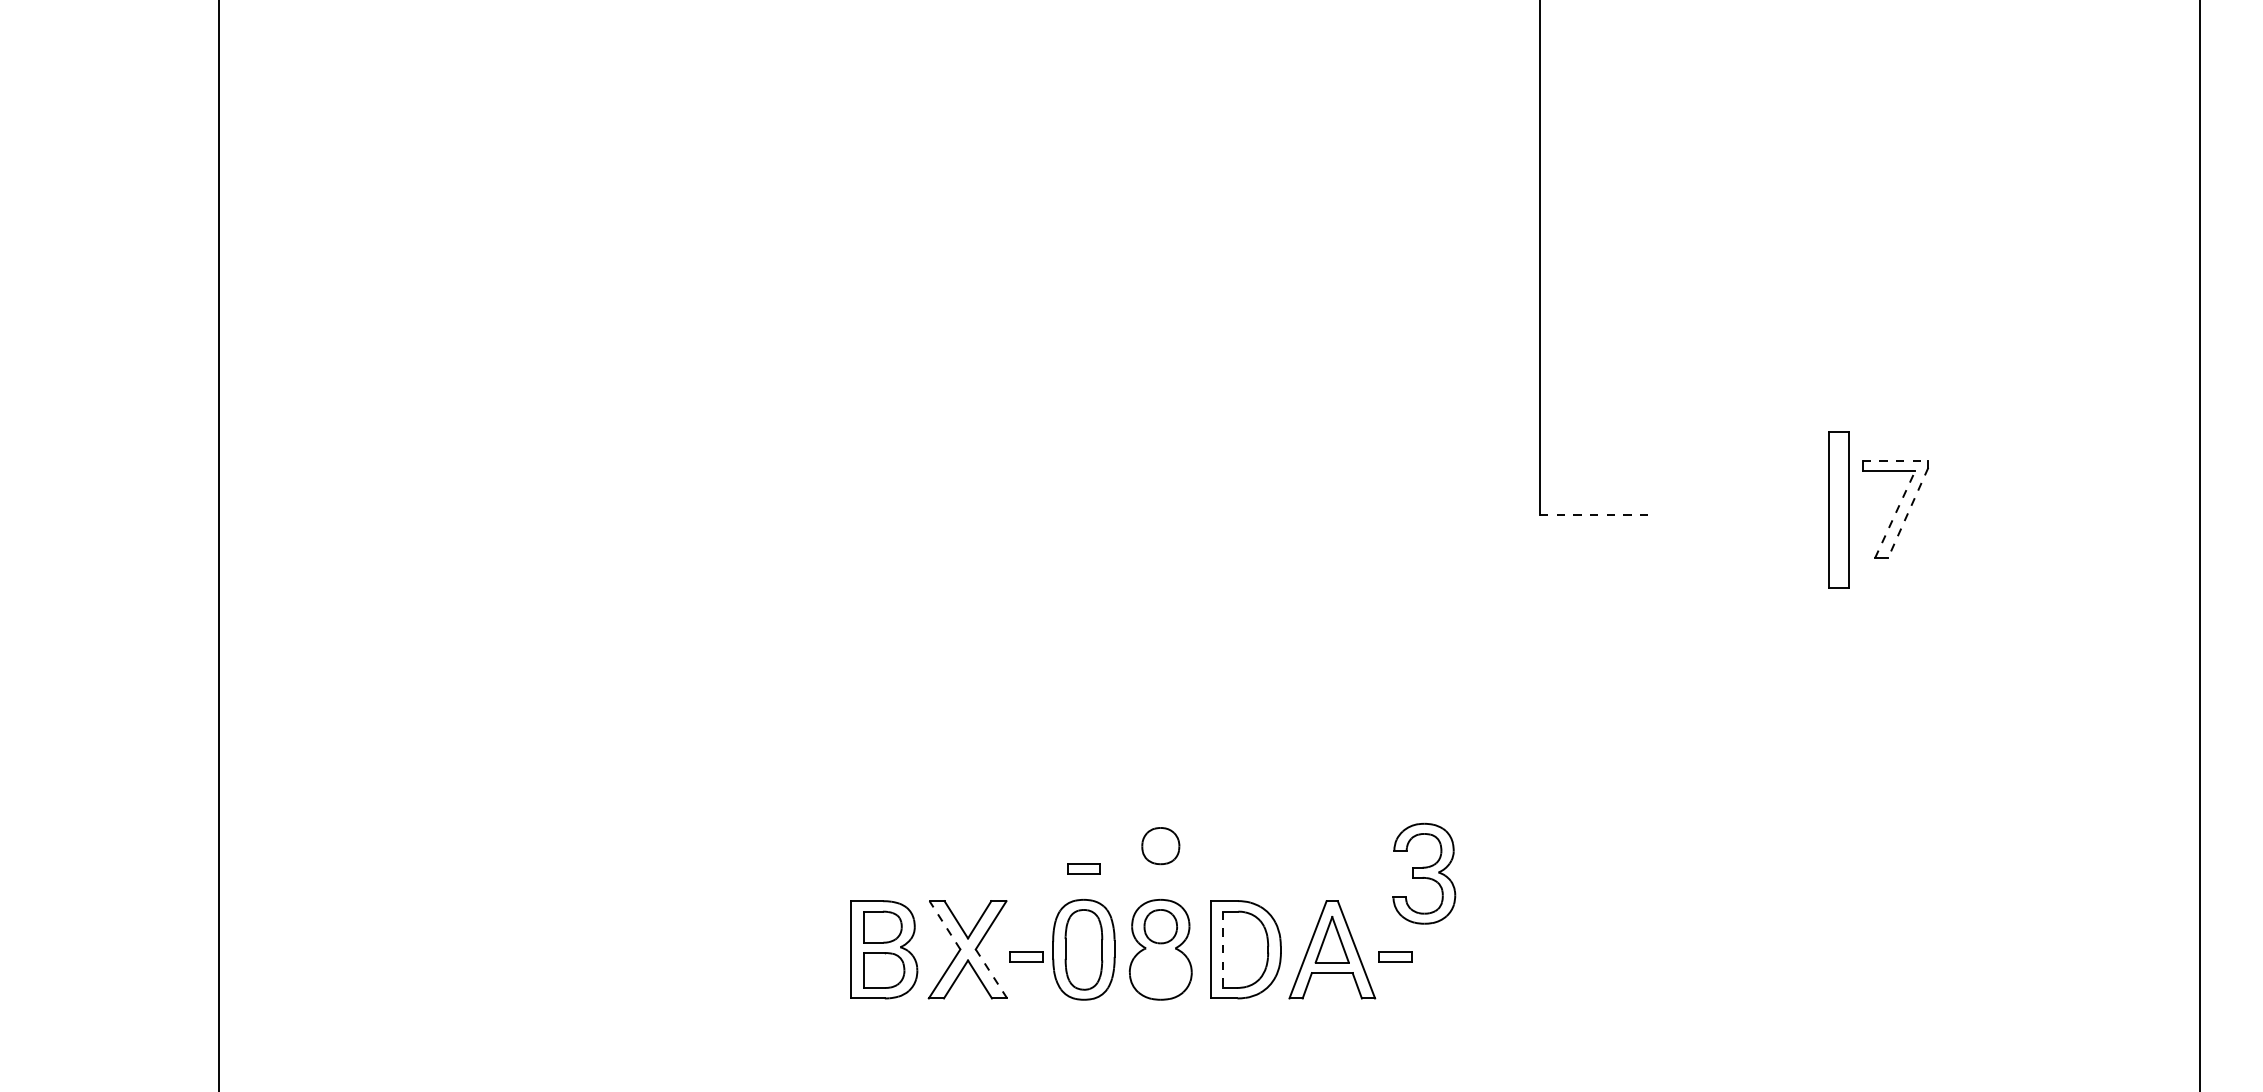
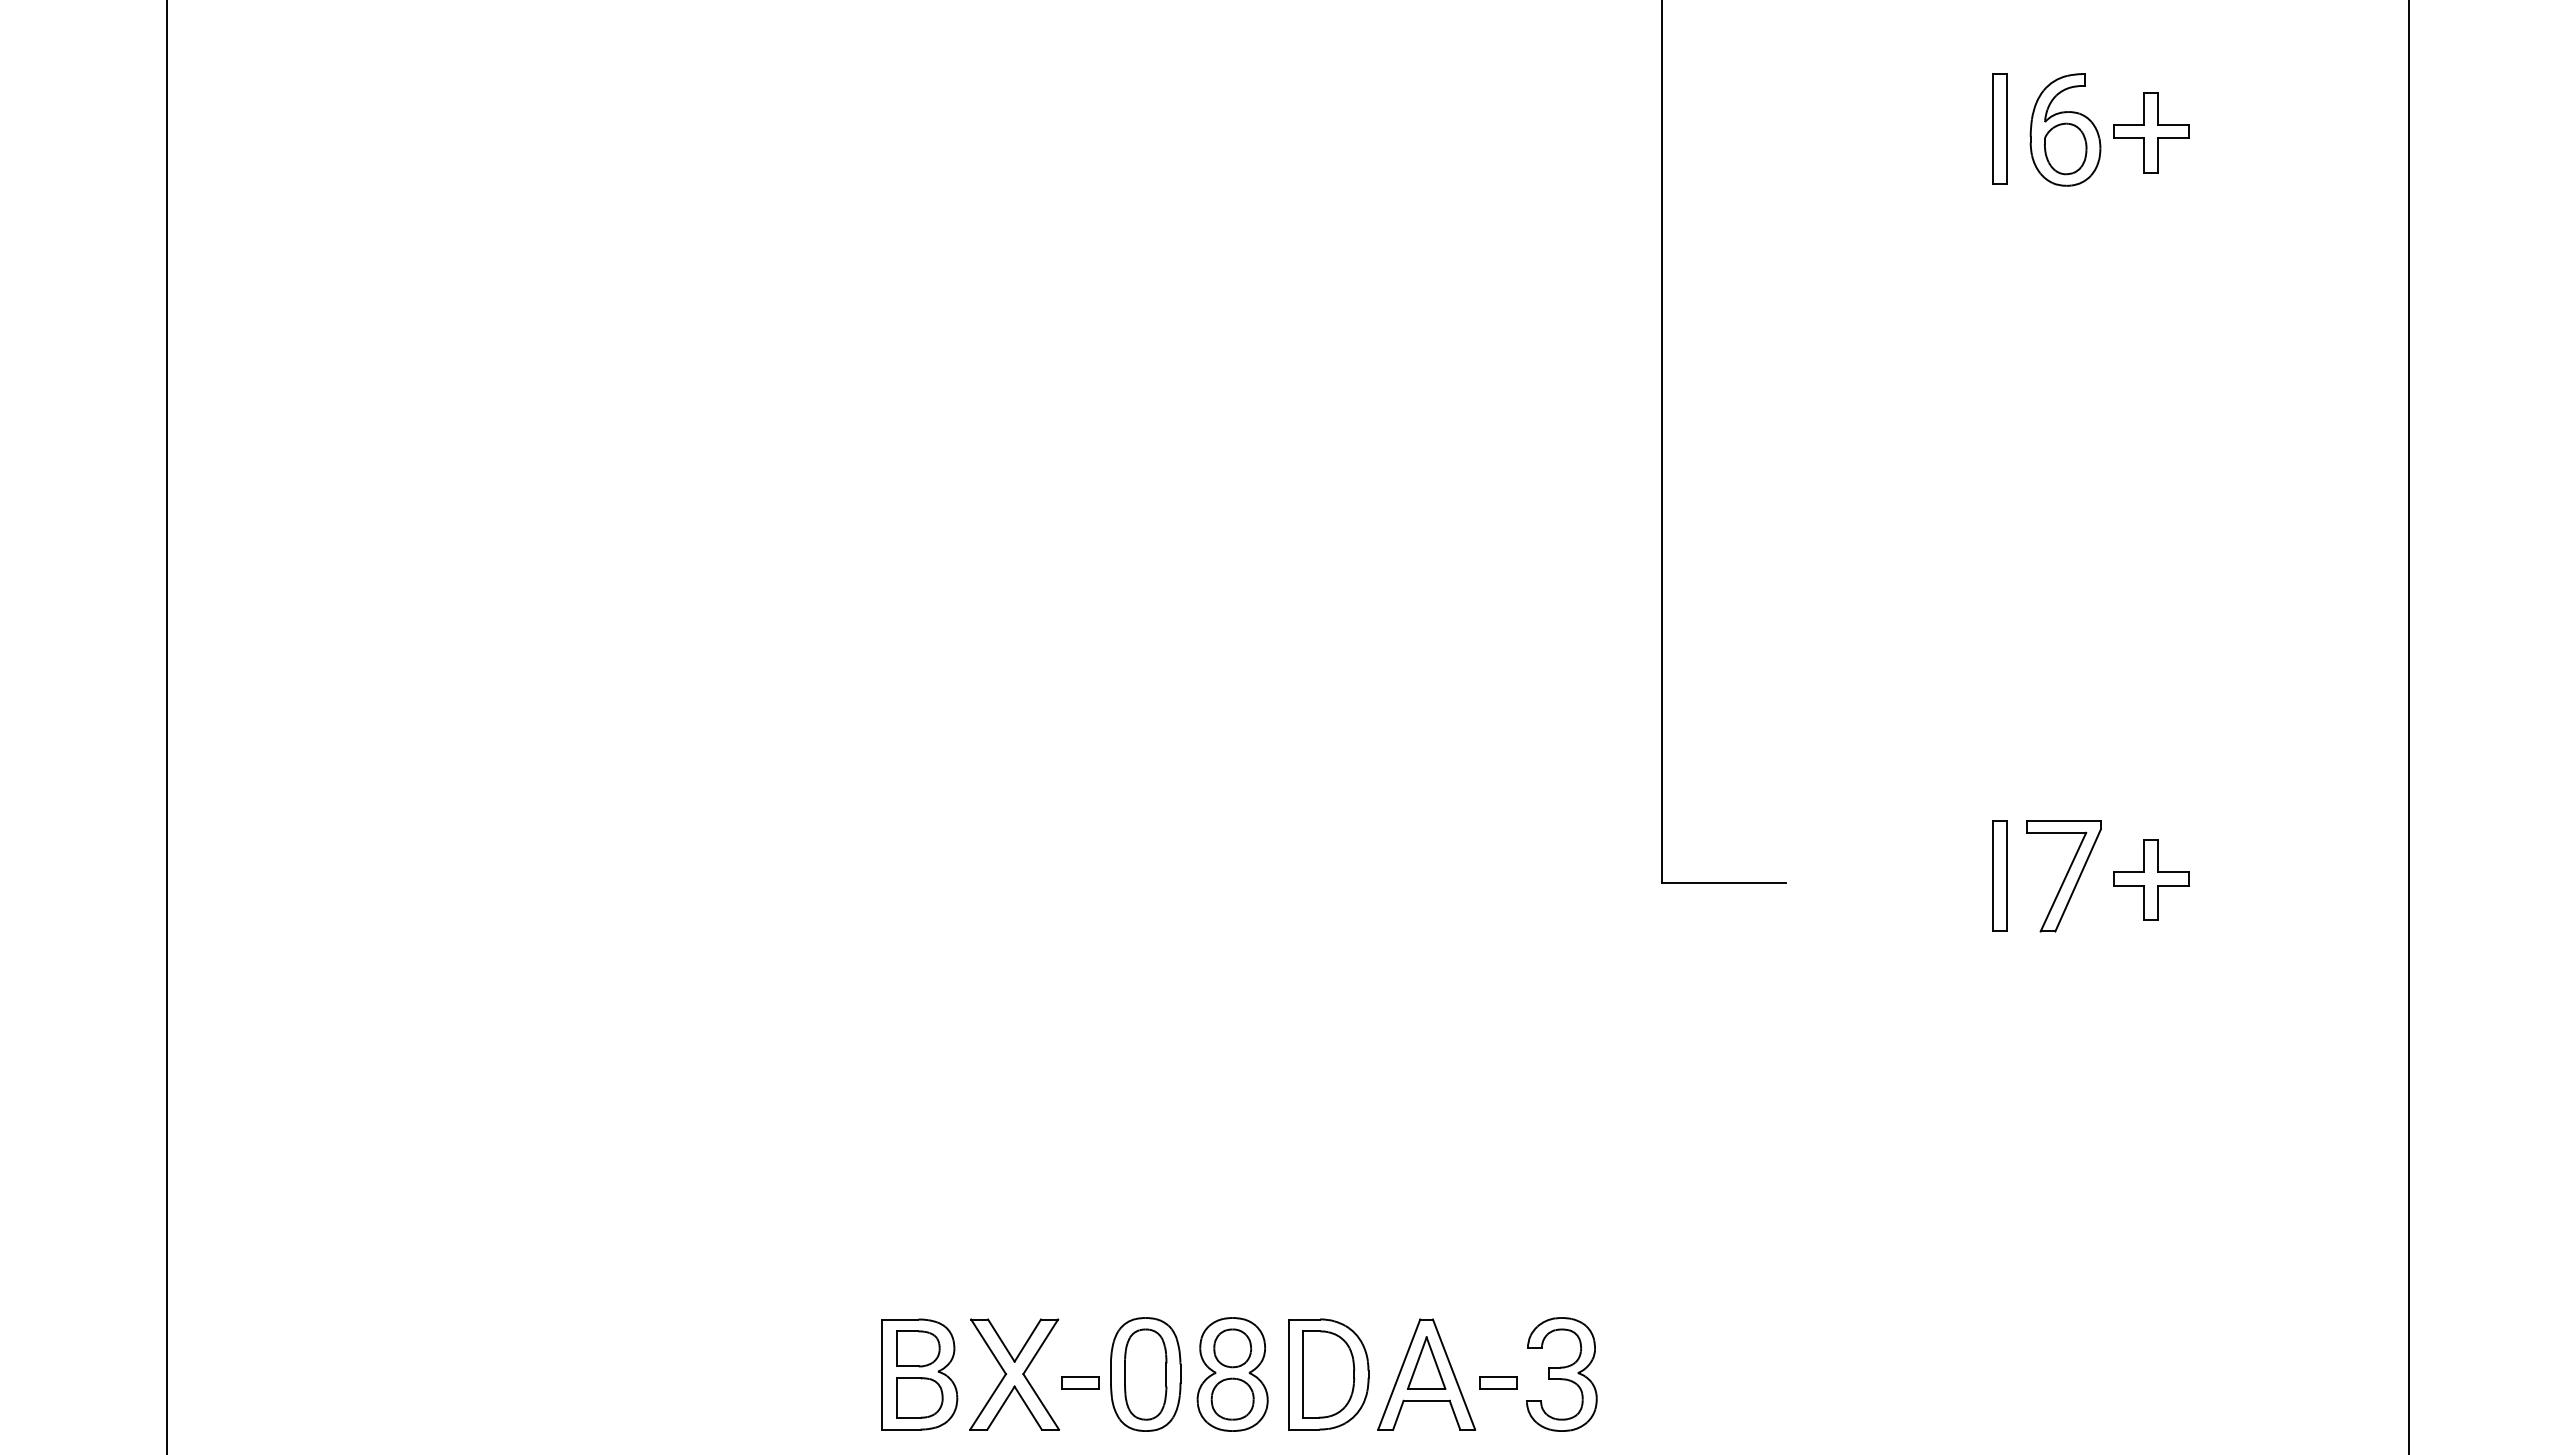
line: (1896, 460) -> (2064, 821), dashed -> solid
part: (1838, 508) -> (1999, 875), size x0.62
part: (1973, 512) -> (2151, 879), added
line: (1895, 513) -> (2063, 881), dashed -> solid
line: (1908, 513) -> (2078, 880), dashed -> solid
line: (1595, 514) -> (1724, 882), dashed -> solid
part: (1160, 845) -> (1232, 1398), moved
part: (1083, 868) -> (1145, 1282), removed
part: (1424, 873) -> (1561, 1374), moved
line: (944, 925) -> (988, 1346), dashed -> solid
line: (1223, 950) -> (1303, 1375), dashed -> solid
line: (991, 973) -> (1041, 1401), dashed -> solid

